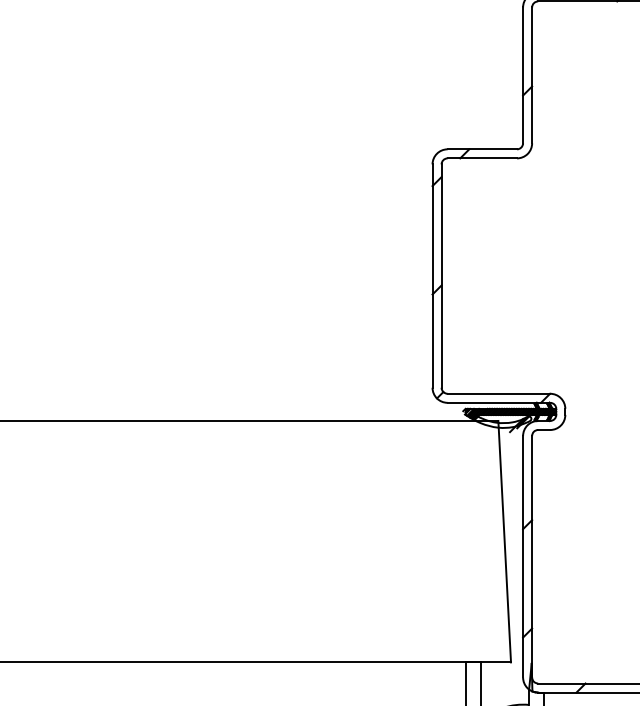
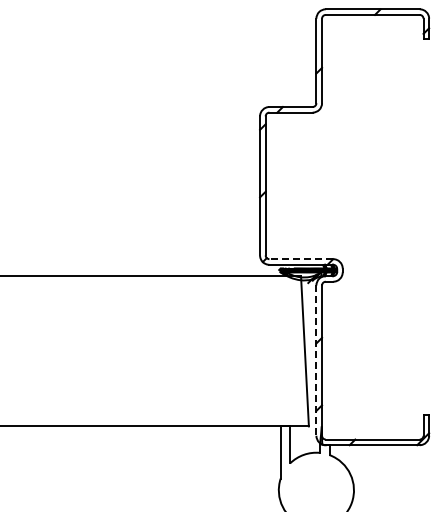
line: (499, 394) -> (301, 259), solid -> dashed
line: (523, 558) -> (316, 361), solid -> dashed

